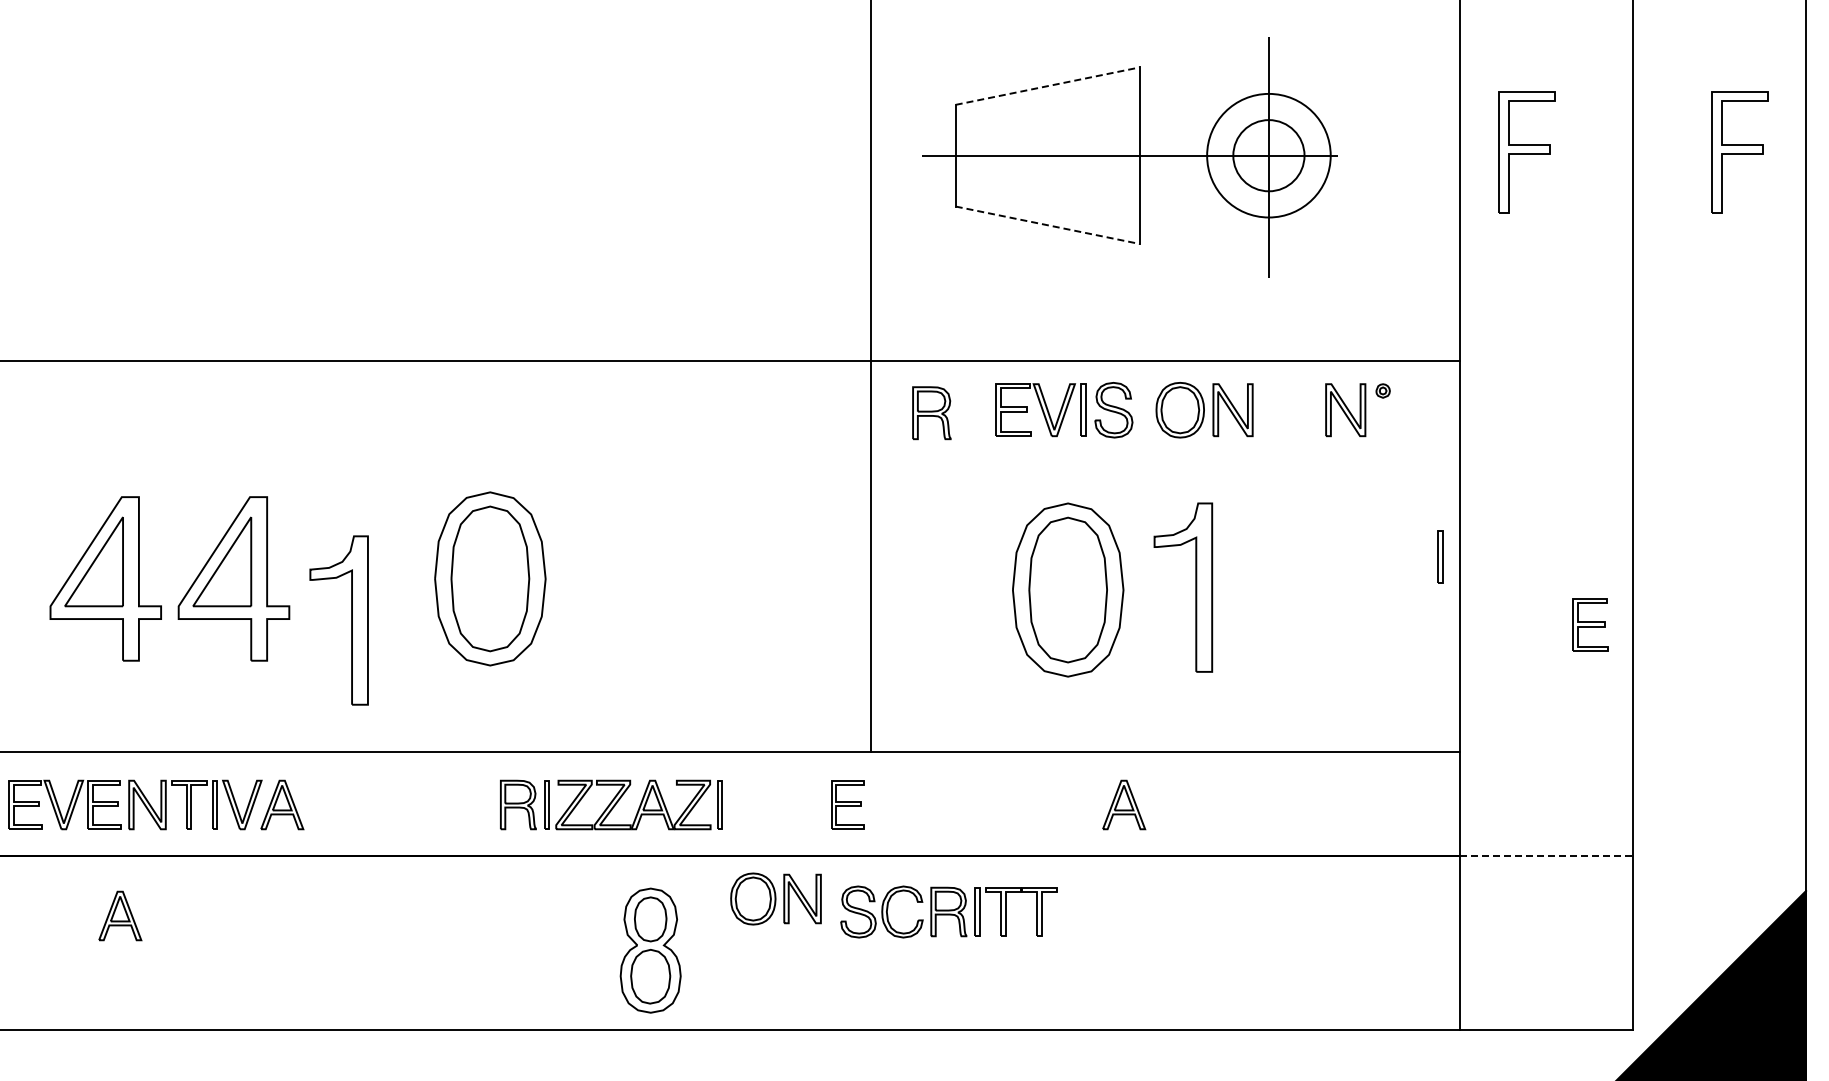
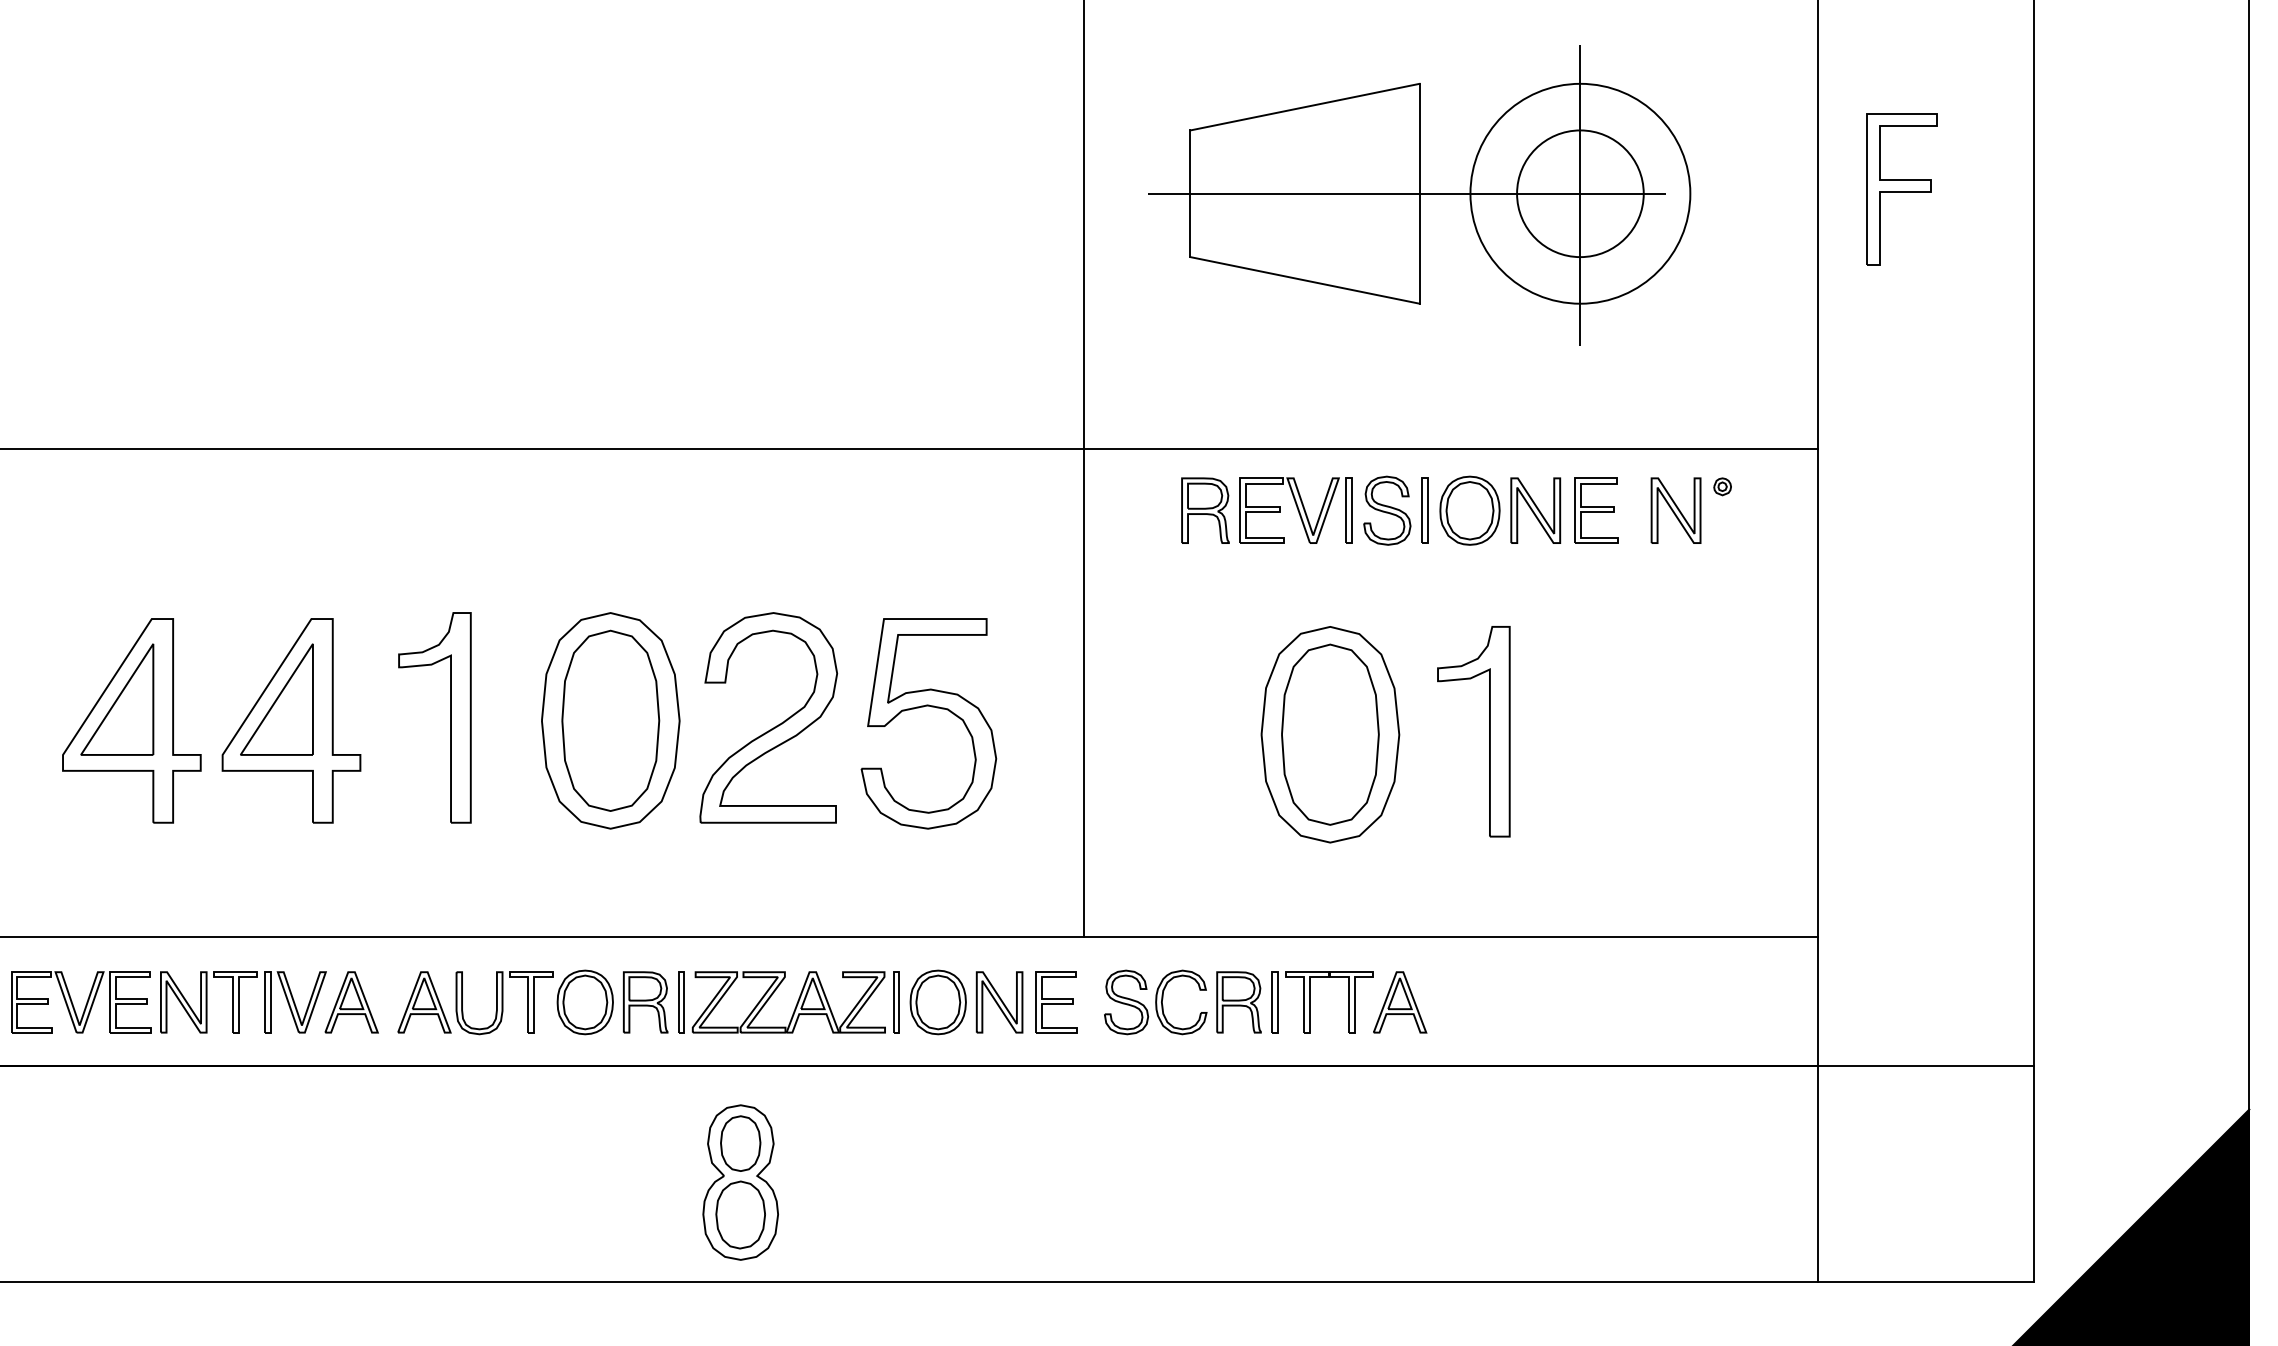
line: (1047, 86) -> (1304, 107), dashed -> solid
part: (1739, 152) -> (2166, 189), removed
circle: (1268, 155) -> (1579, 193), size x1.43
circle: (1268, 155) -> (1579, 193), size x1.43
line: (1047, 225) -> (1304, 280), dashed -> solid
part: (931, 413) -> (1205, 511), moved
part: (1440, 556) -> (1425, 509), moved
part: (748, 568) -> (932, 707), added
part: (619, 584) -> (771, 727), added
part: (351, 620) -> (450, 717), moved
part: (1590, 624) -> (1596, 509), moved
part: (405, 804) -> (505, 1001), added
line: (1546, 856) -> (1926, 1066), dashed -> solid
part: (775, 898) -> (965, 1001), moved
part: (948, 911) -> (1238, 1001), moved
part: (120, 915) -> (150, 1140), removed
part: (650, 950) -> (740, 1182), moved

